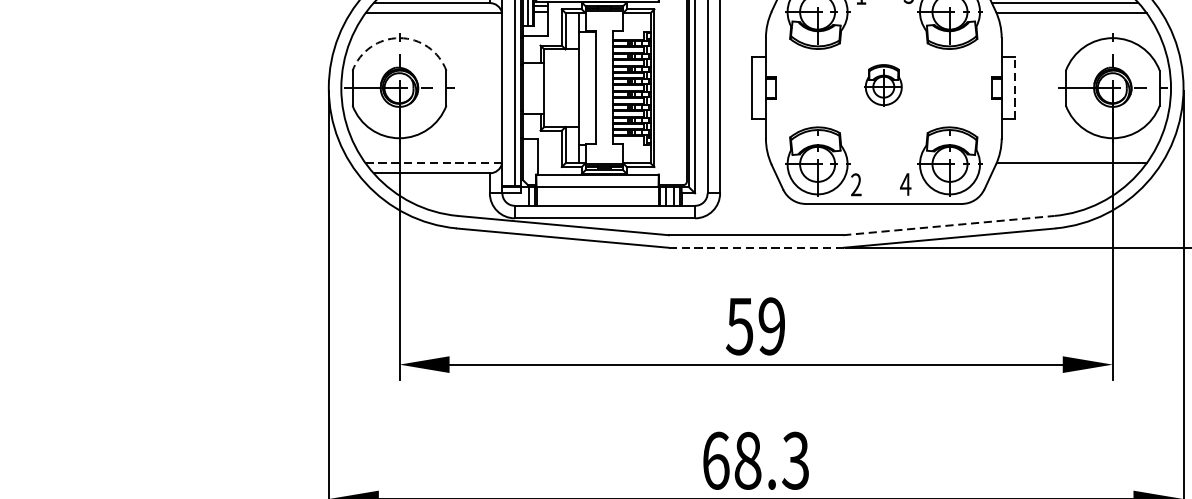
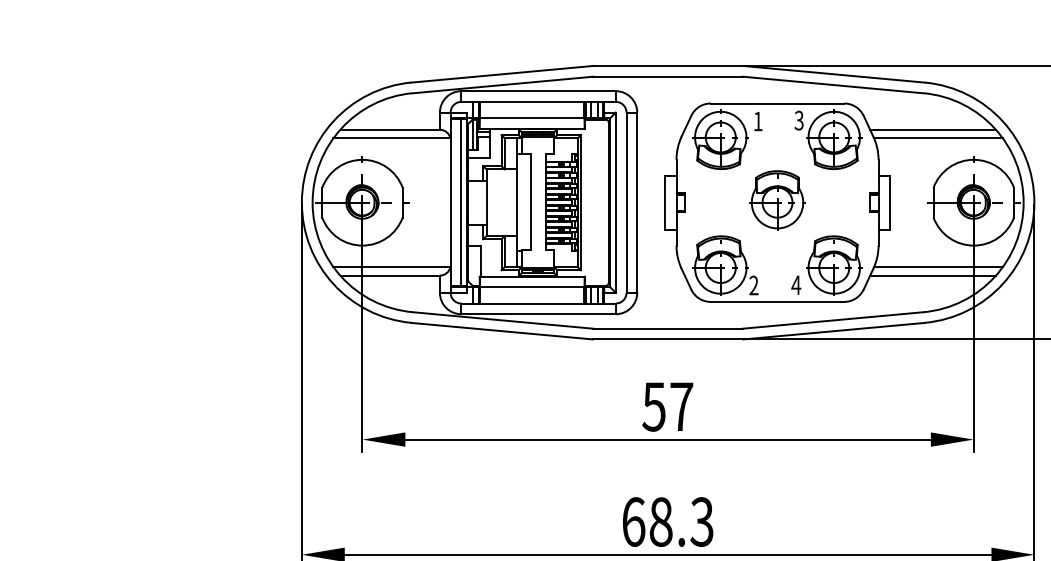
arc: (399, 37) -> (362, 159), dashed -> solid
part: (883, 85) -> (777, 200), size x1.67
line: (1015, 87) -> (890, 202), dashed -> solid
line: (434, 163) -> (392, 267), dashed -> solid
line: (1064, 173) -> (932, 275), added
line: (949, 225) -> (833, 320), dashed -> solid
line: (755, 247) -> (667, 339), dashed -> solid
text: (771, 326) -> (681, 406), 59 -> 57

